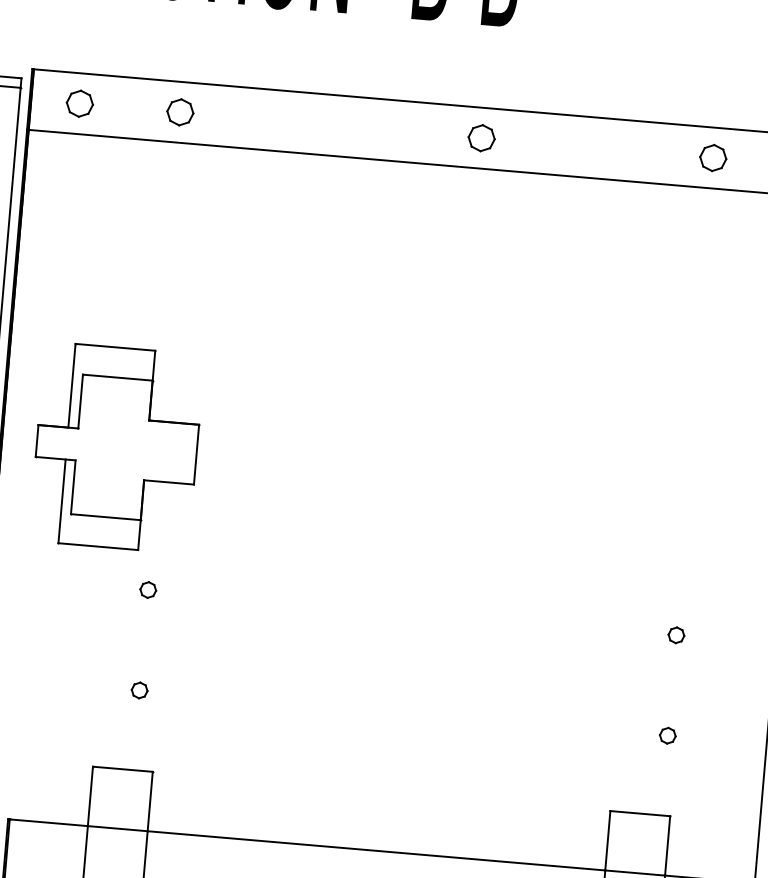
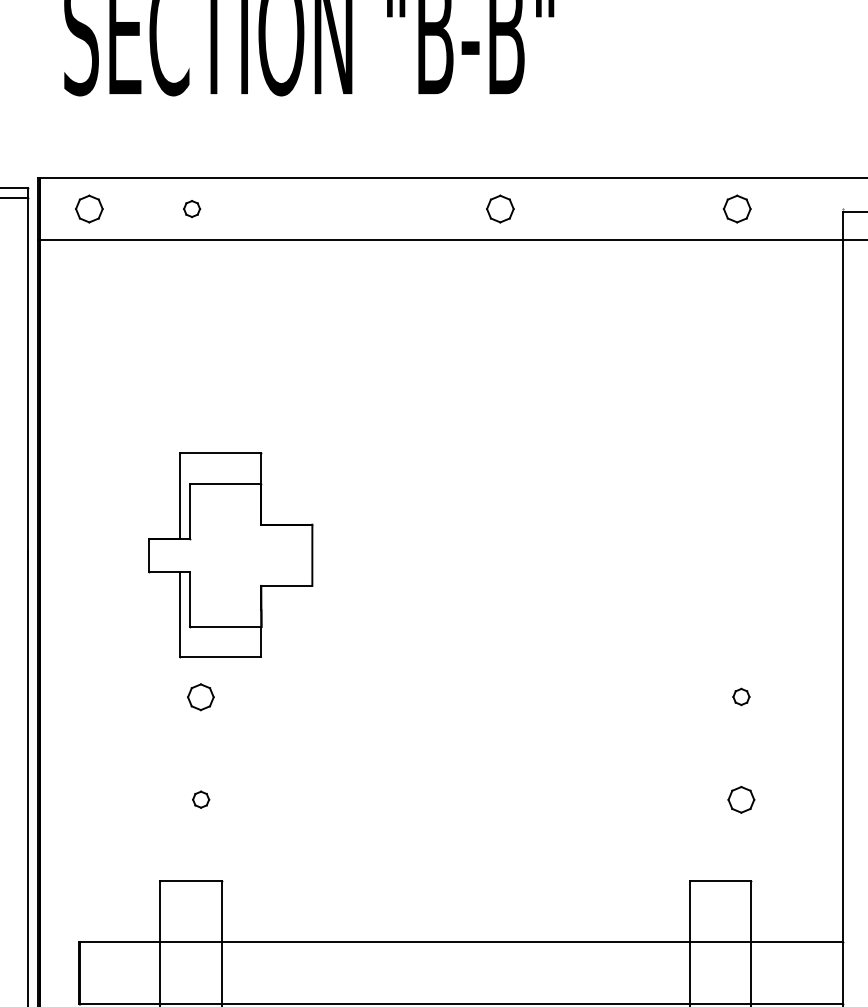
part: (179, 111) -> (191, 208), size x0.6
part: (116, 448) -> (230, 555), moved
part: (148, 589) -> (201, 696), size x1.6
part: (667, 735) -> (741, 799), size x1.6

